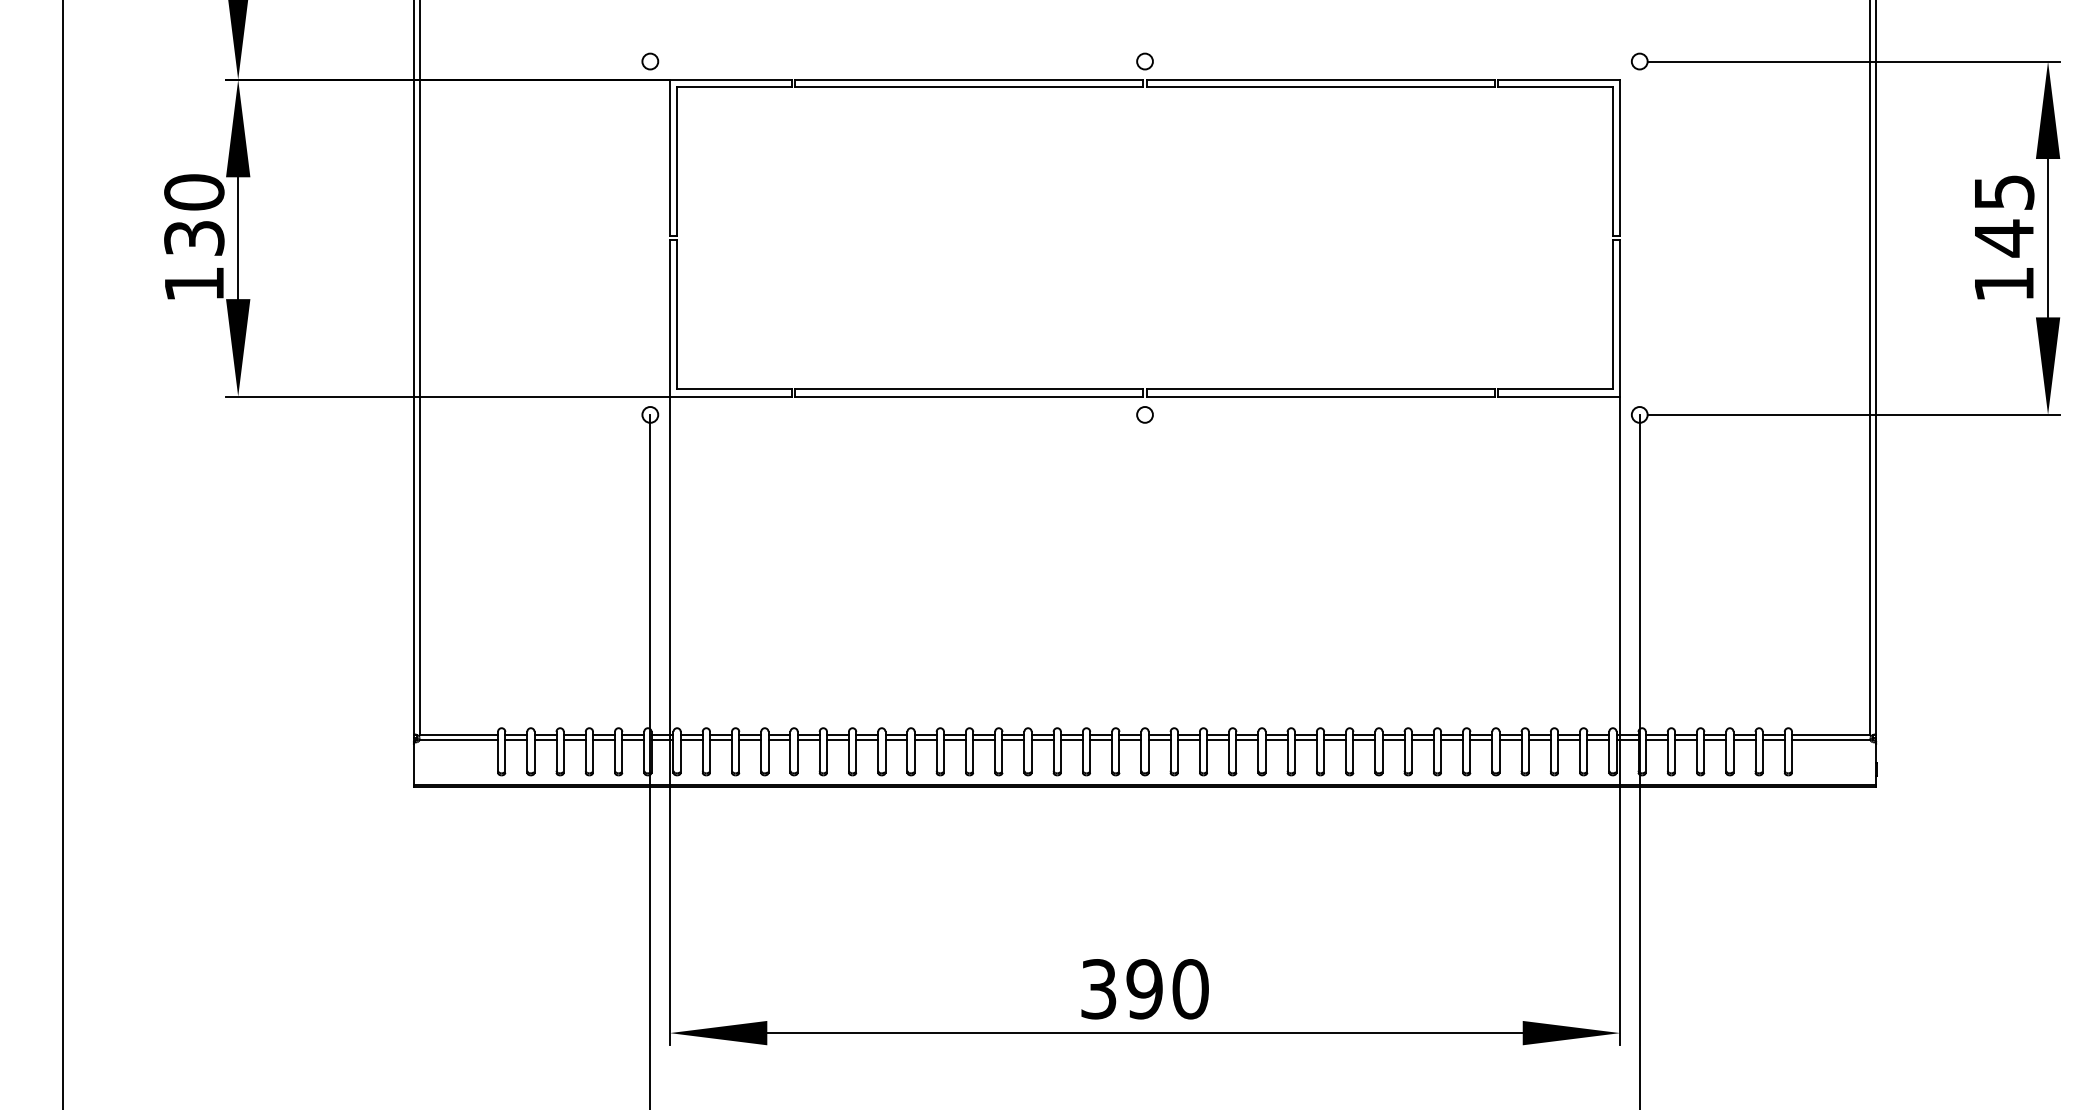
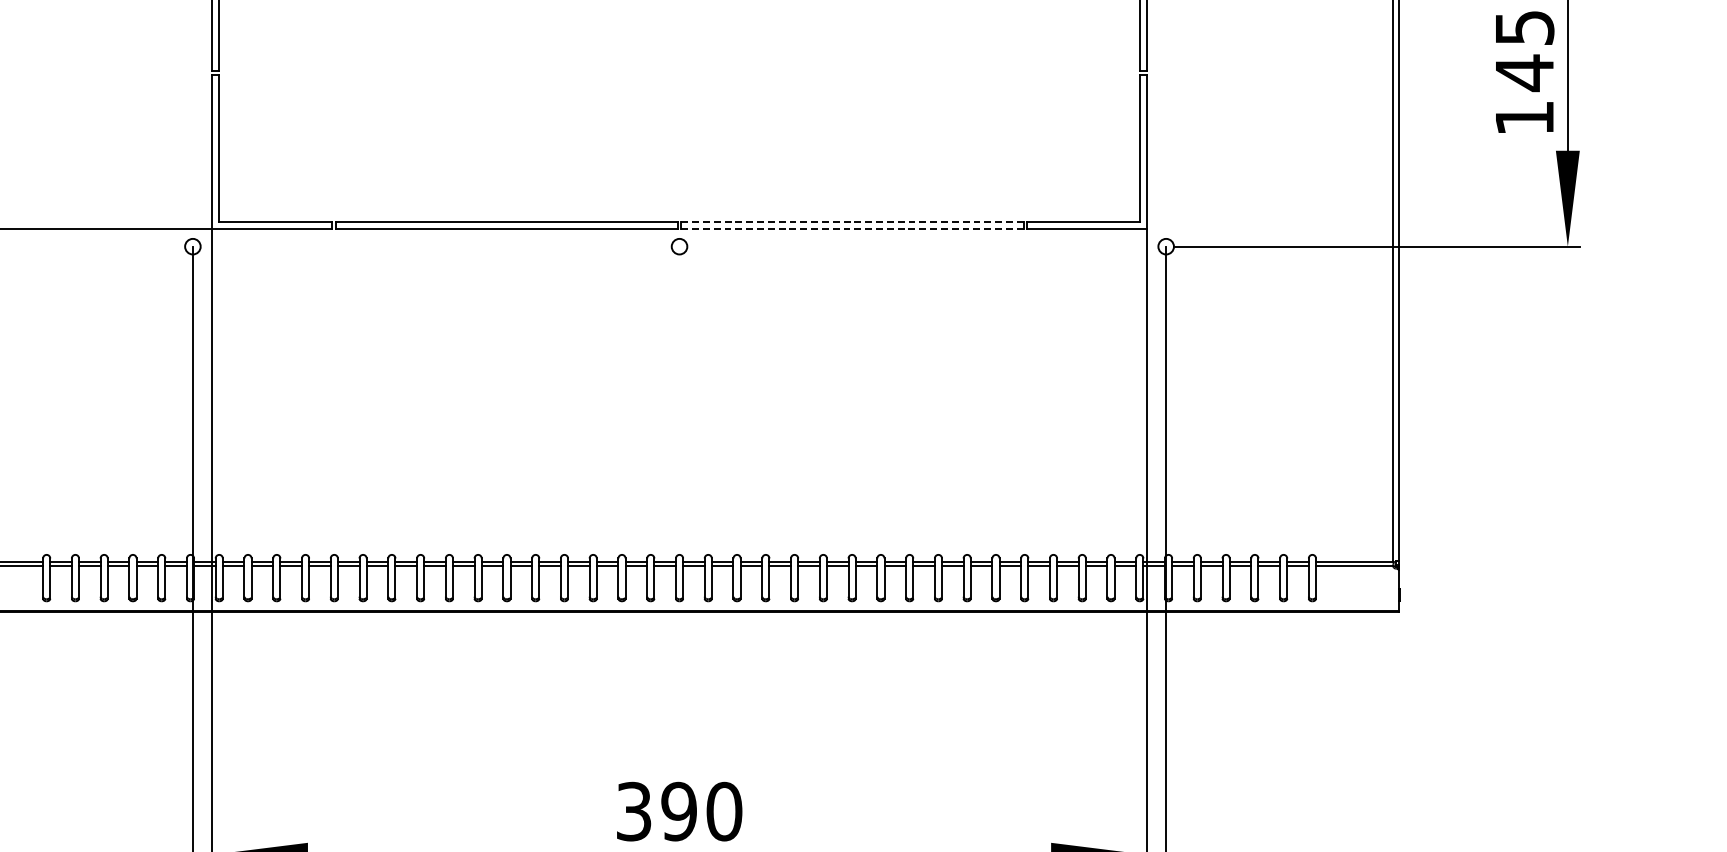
line: (1320, 389) -> (852, 221), solid -> dashed
line: (1320, 396) -> (852, 228), solid -> dashed

